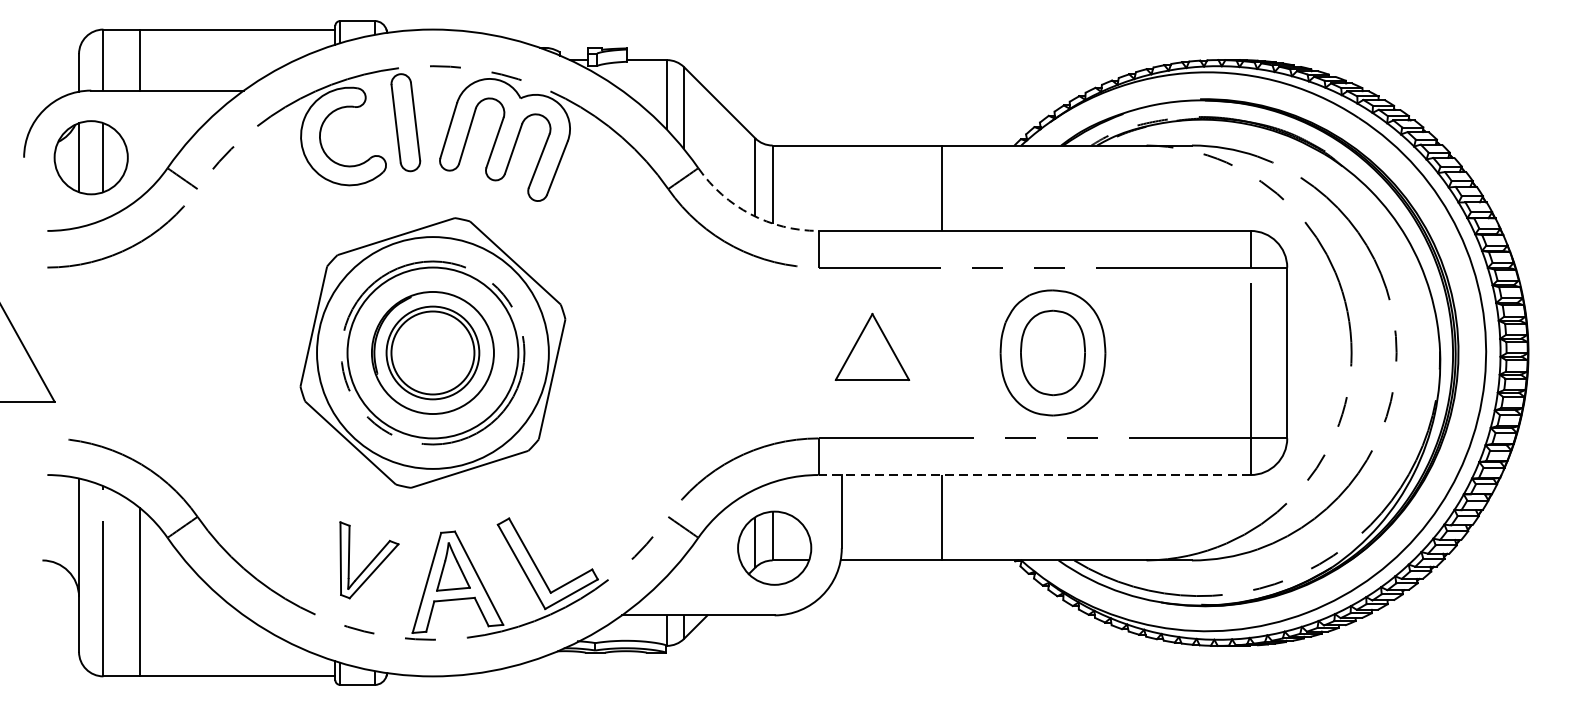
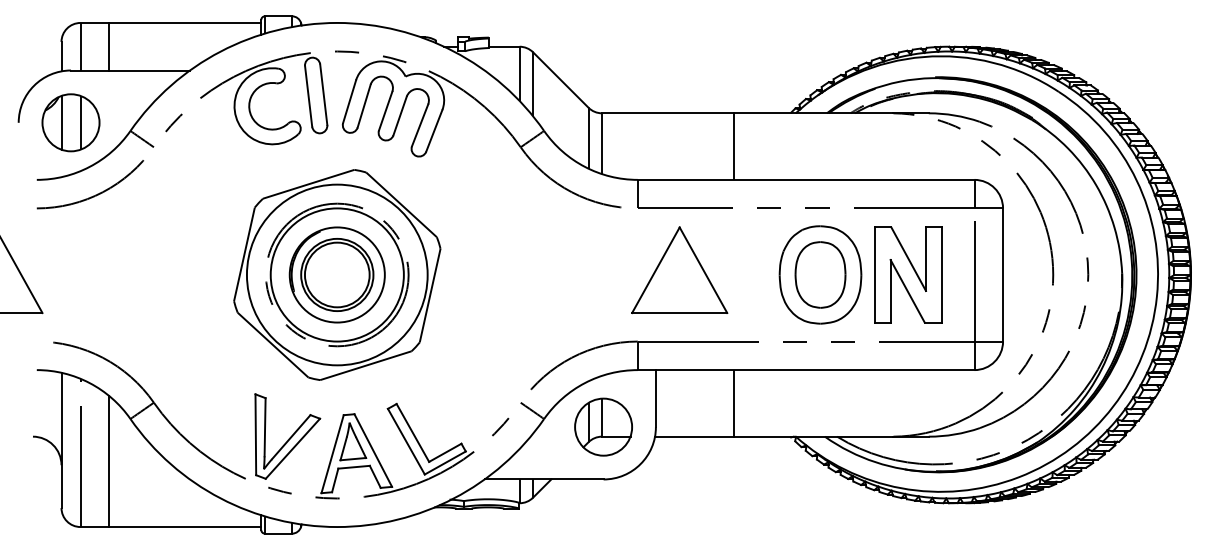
arc: (750, 213) -> (584, 166), dashed -> solid
part: (872, 347) -> (679, 270), size x1.67
part: (1165, 352) -> (908, 274), added
line: (1033, 475) -> (805, 370), dashed -> solid
part: (369, 560) -> (287, 436), size x1.43

